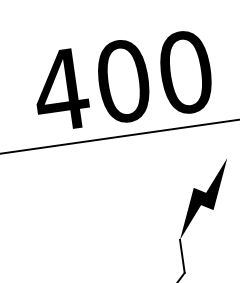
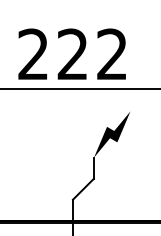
text: (121, 81) -> (71, 54), 400 -> 222

